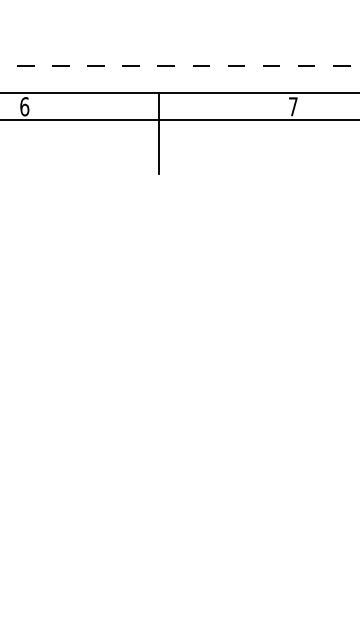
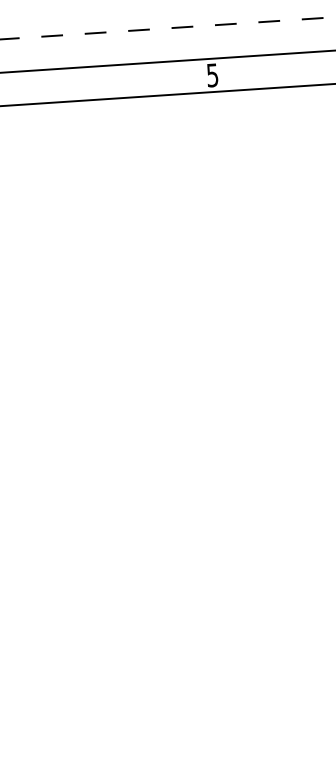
text: (293, 106) -> (212, 75), 7 -> 5
line: (159, 133) -> (49, 119), removed

